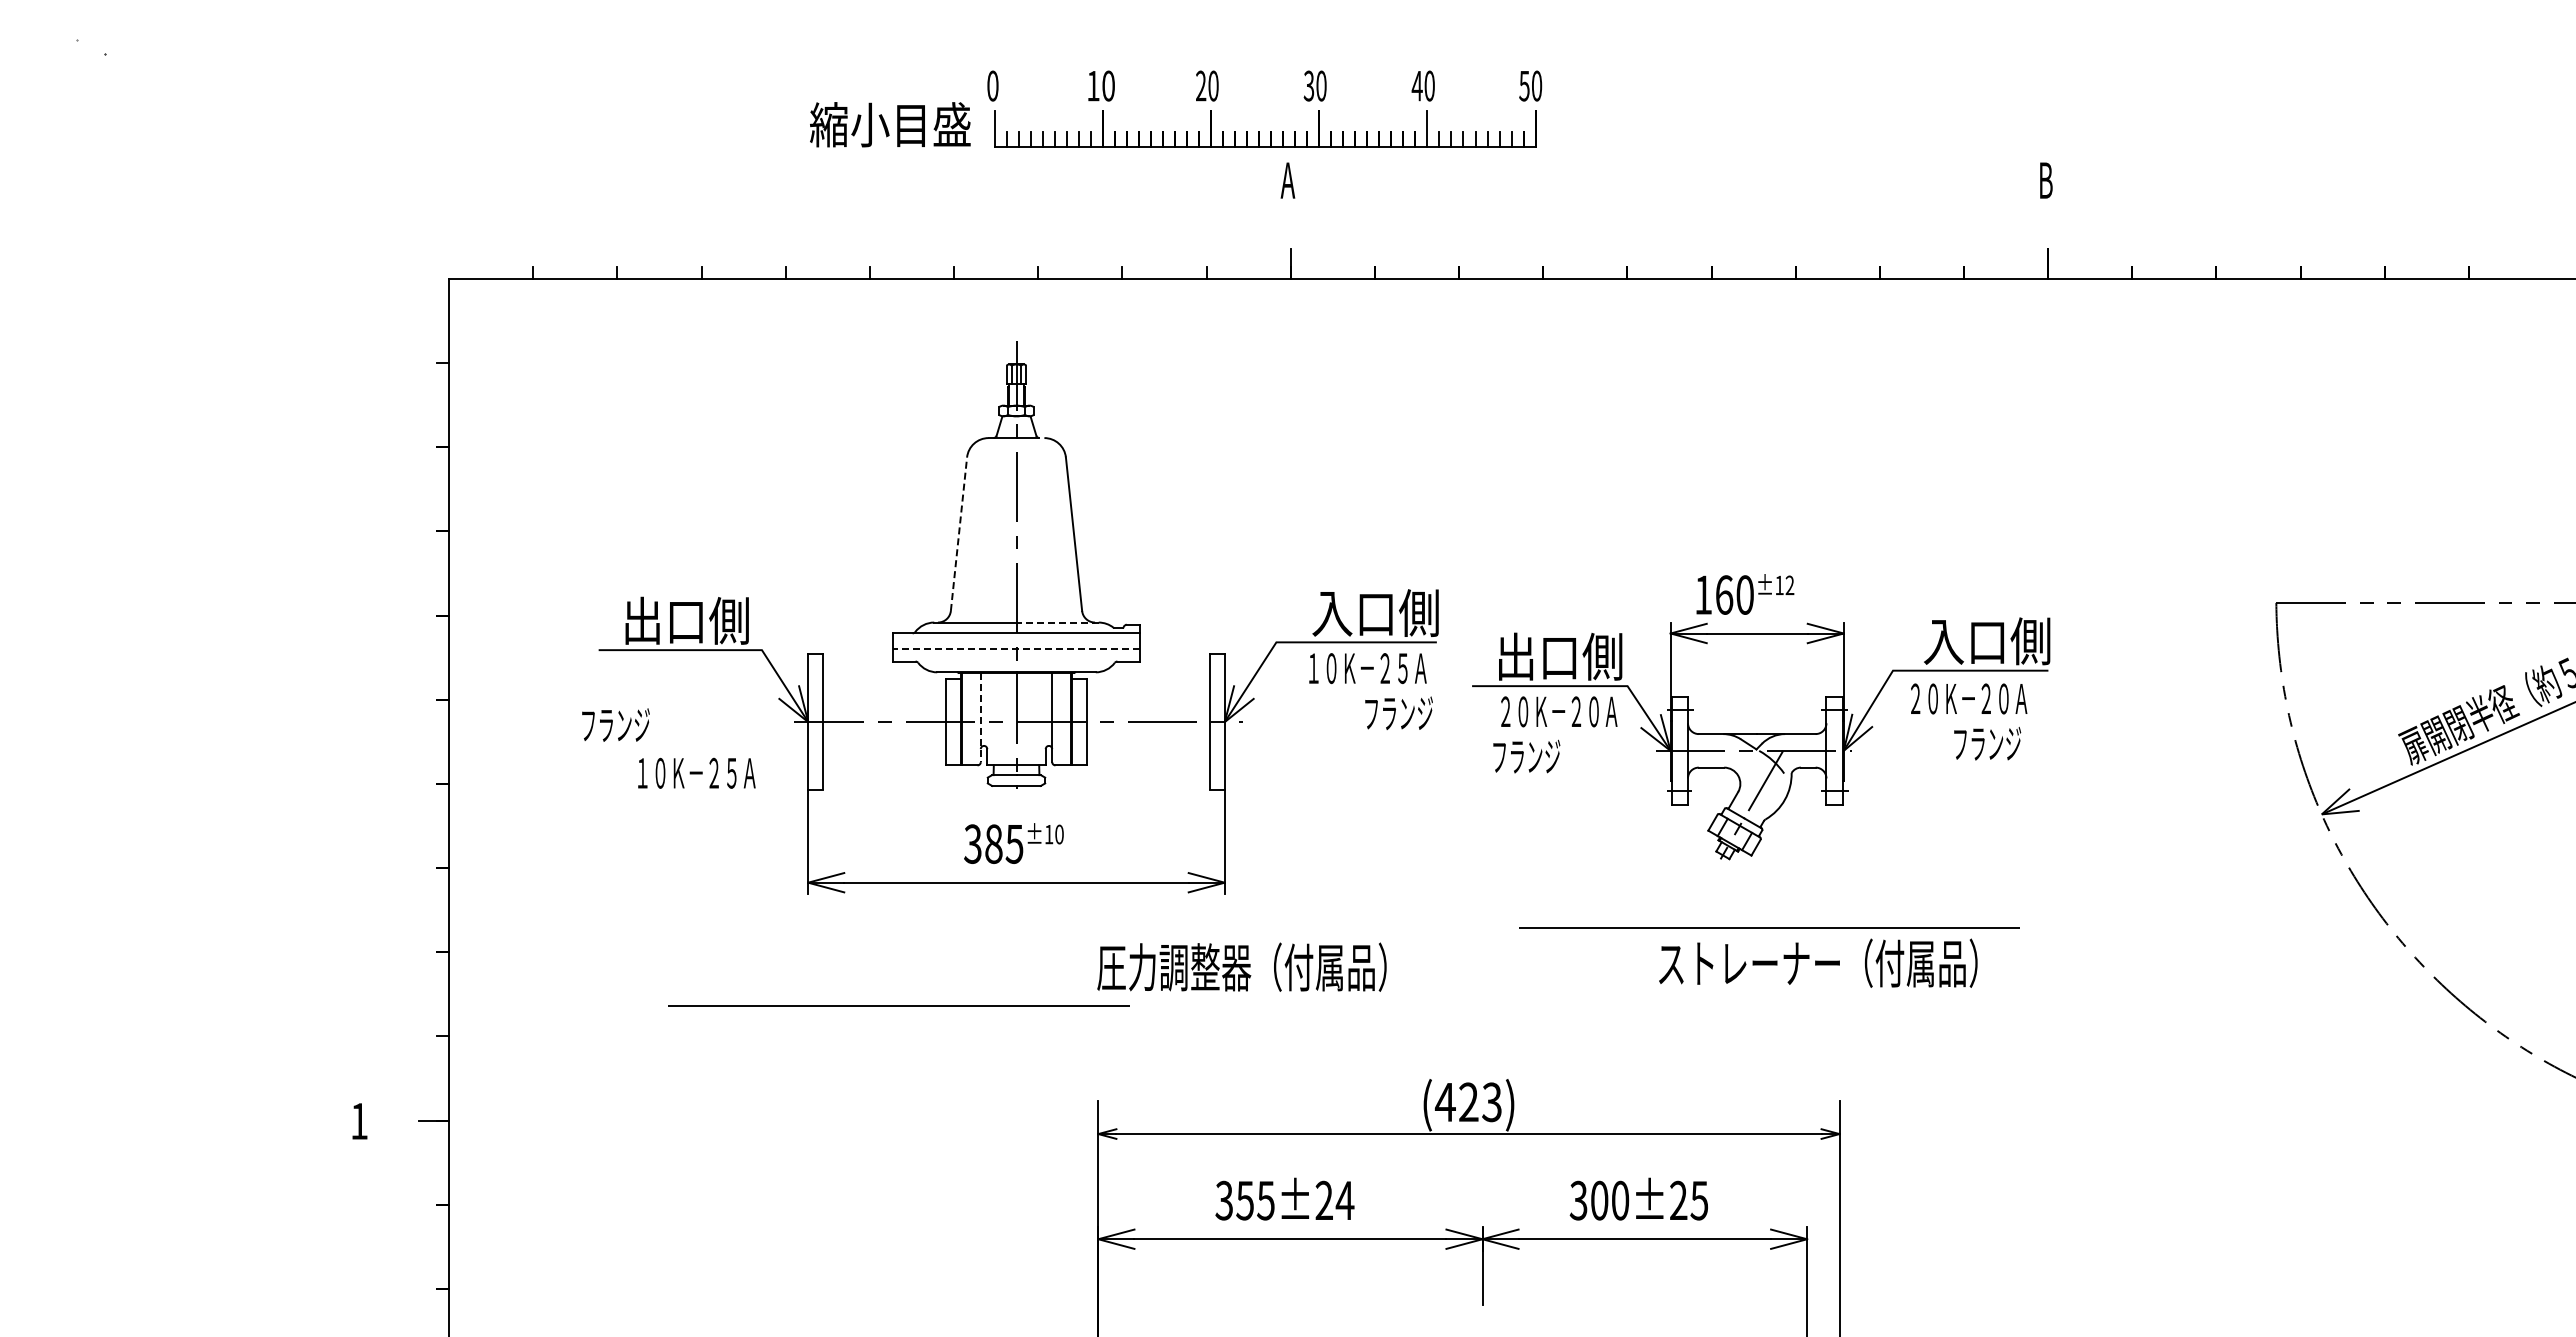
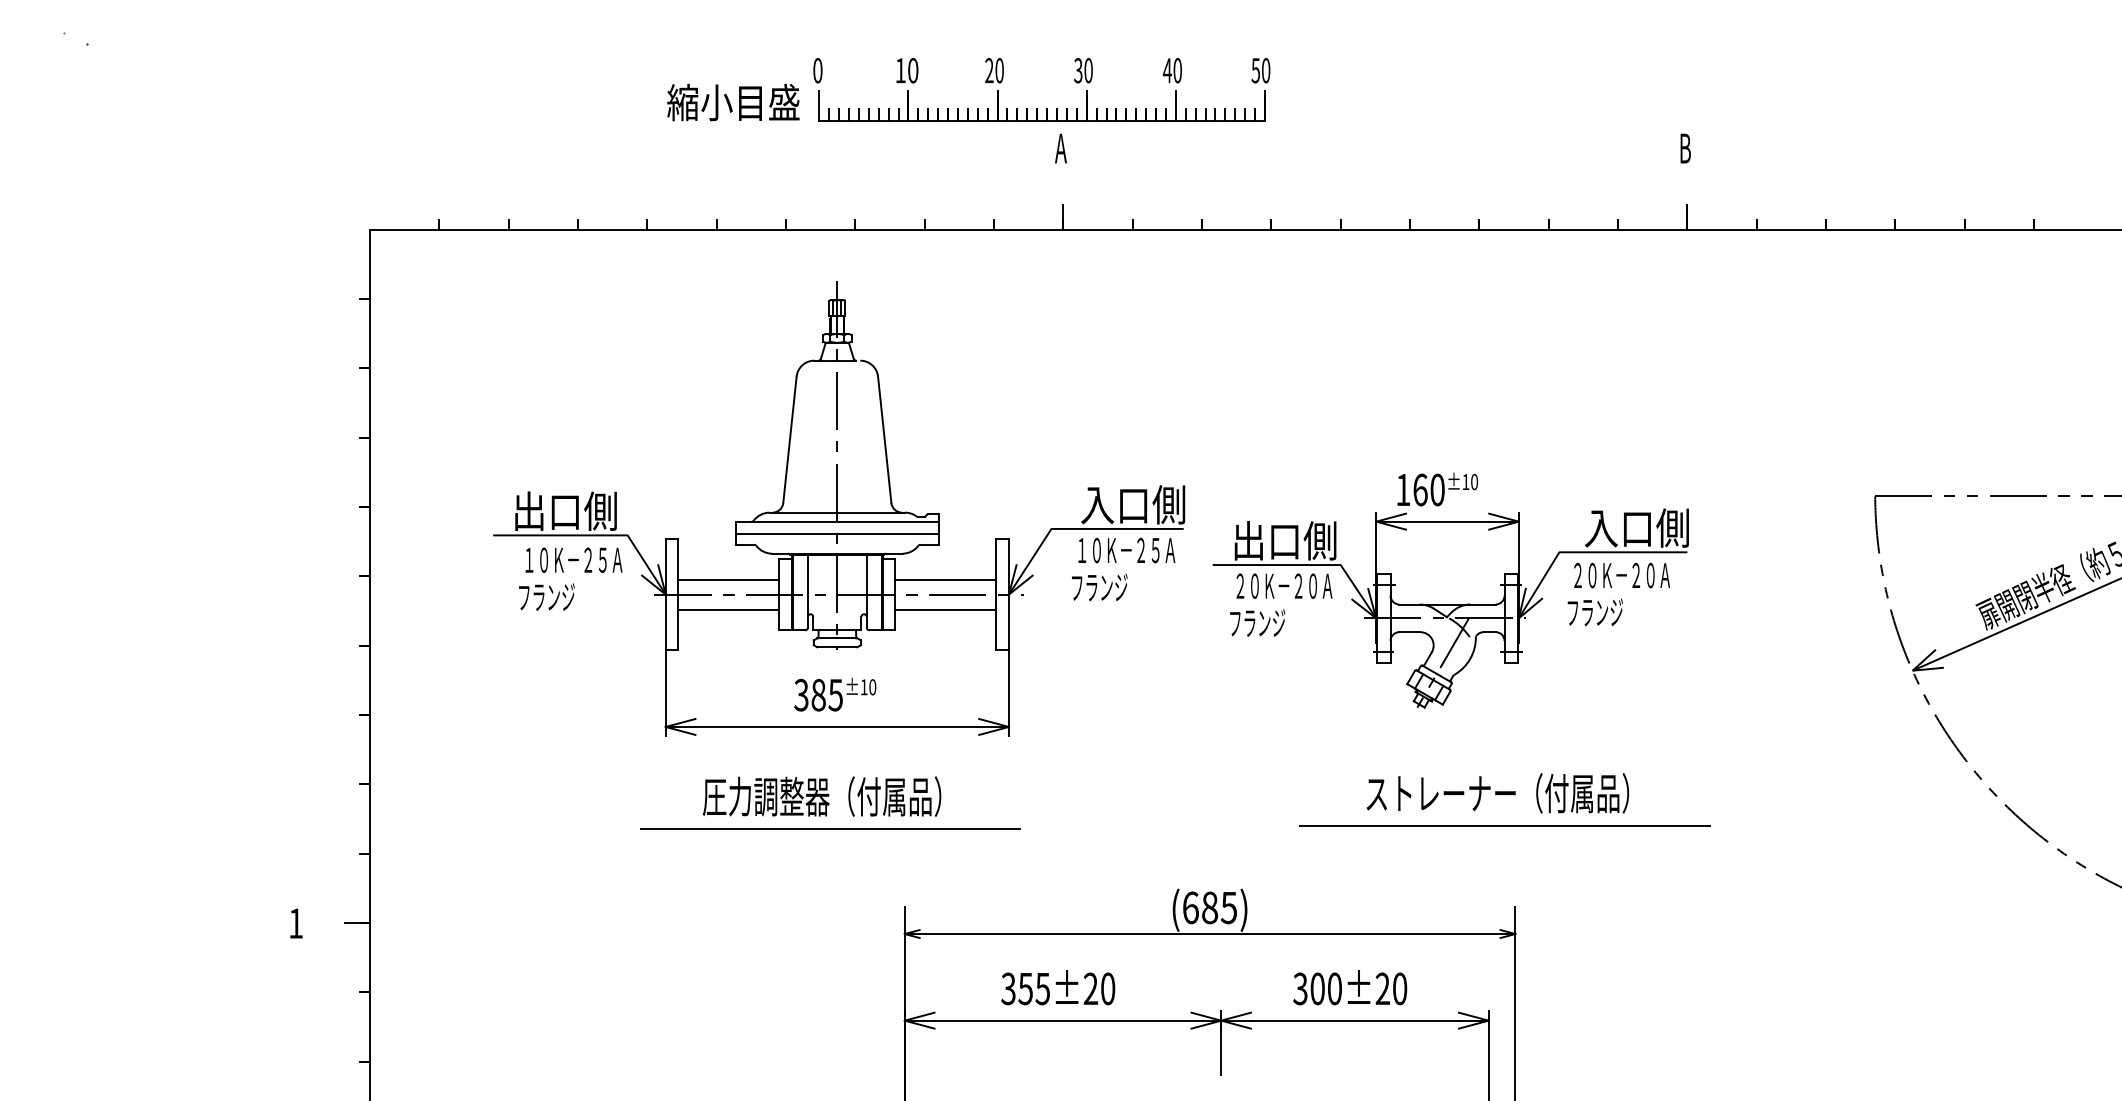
line: (959, 533) -> (790, 439), dashed -> solid
text: (1789, 585) -> (1474, 482), ±12 -> ±10
line: (1057, 622) -> (871, 512), dashed -> solid
line: (1016, 648) -> (837, 534), dashed -> solid
line: (884, 703) -> (728, 579), added
line: (1147, 703) -> (945, 579), added
text: (1398, 712) -> (1099, 586), moved
line: (980, 718) -> (807, 591), dashed -> solid
text: (615, 724) -> (546, 596), moved
line: (884, 740) -> (728, 609), added
line: (1147, 740) -> (945, 609), added
text: (1987, 743) -> (1595, 612), moved
text: (696, 772) -> (573, 559), moved
line: (1769, 927) -> (1505, 824), moved
text: (1241, 966) -> (821, 795), moved
line: (898, 1005) -> (829, 828), moved
text: (1467, 1102) -> (1208, 908), (423) -> (685)
text: (1344, 1200) -> (1107, 988), 355±24 -> 355±20
text: (1699, 1200) -> (1399, 988), 300±25 -> 300±20

